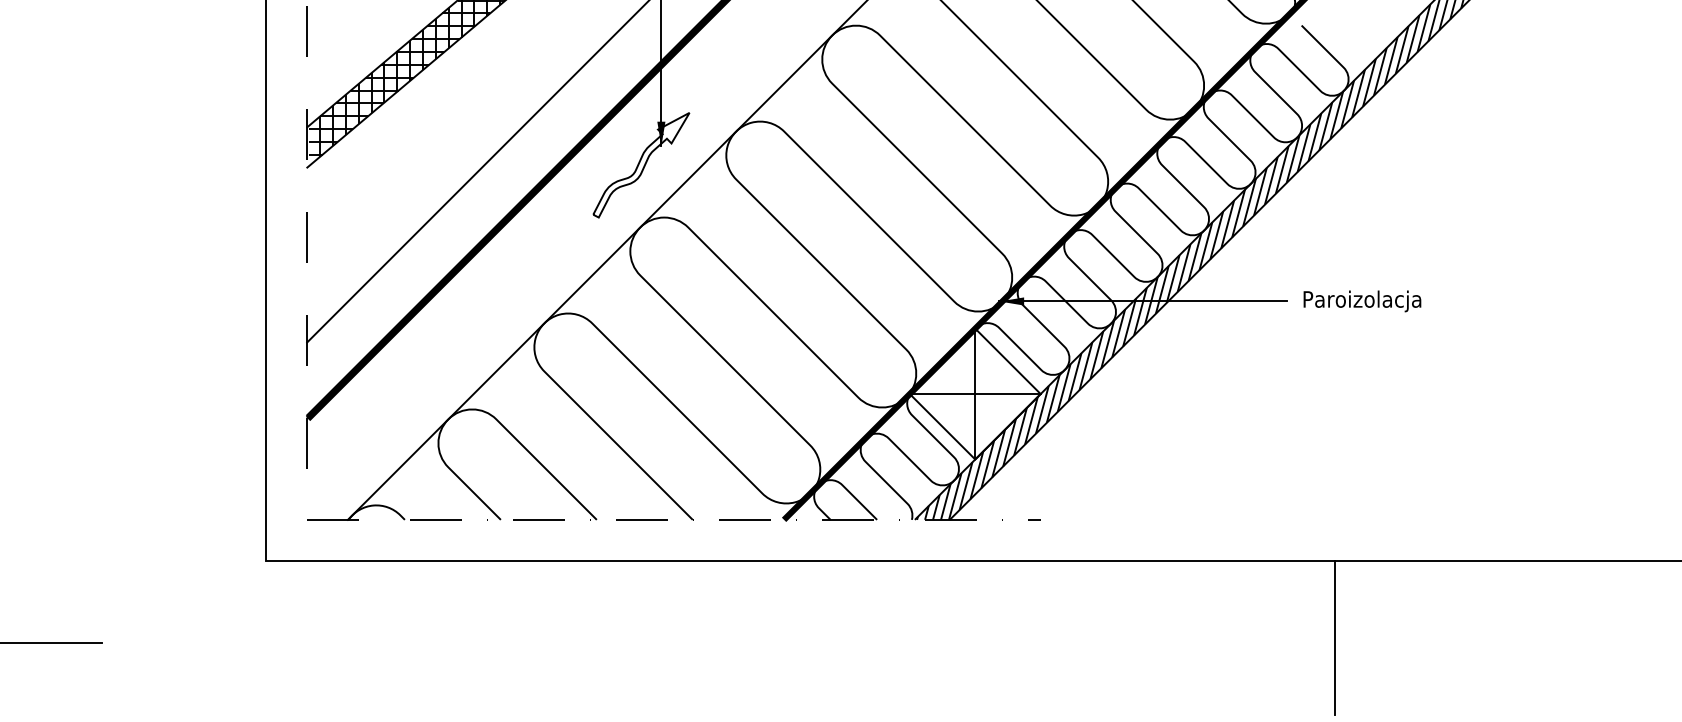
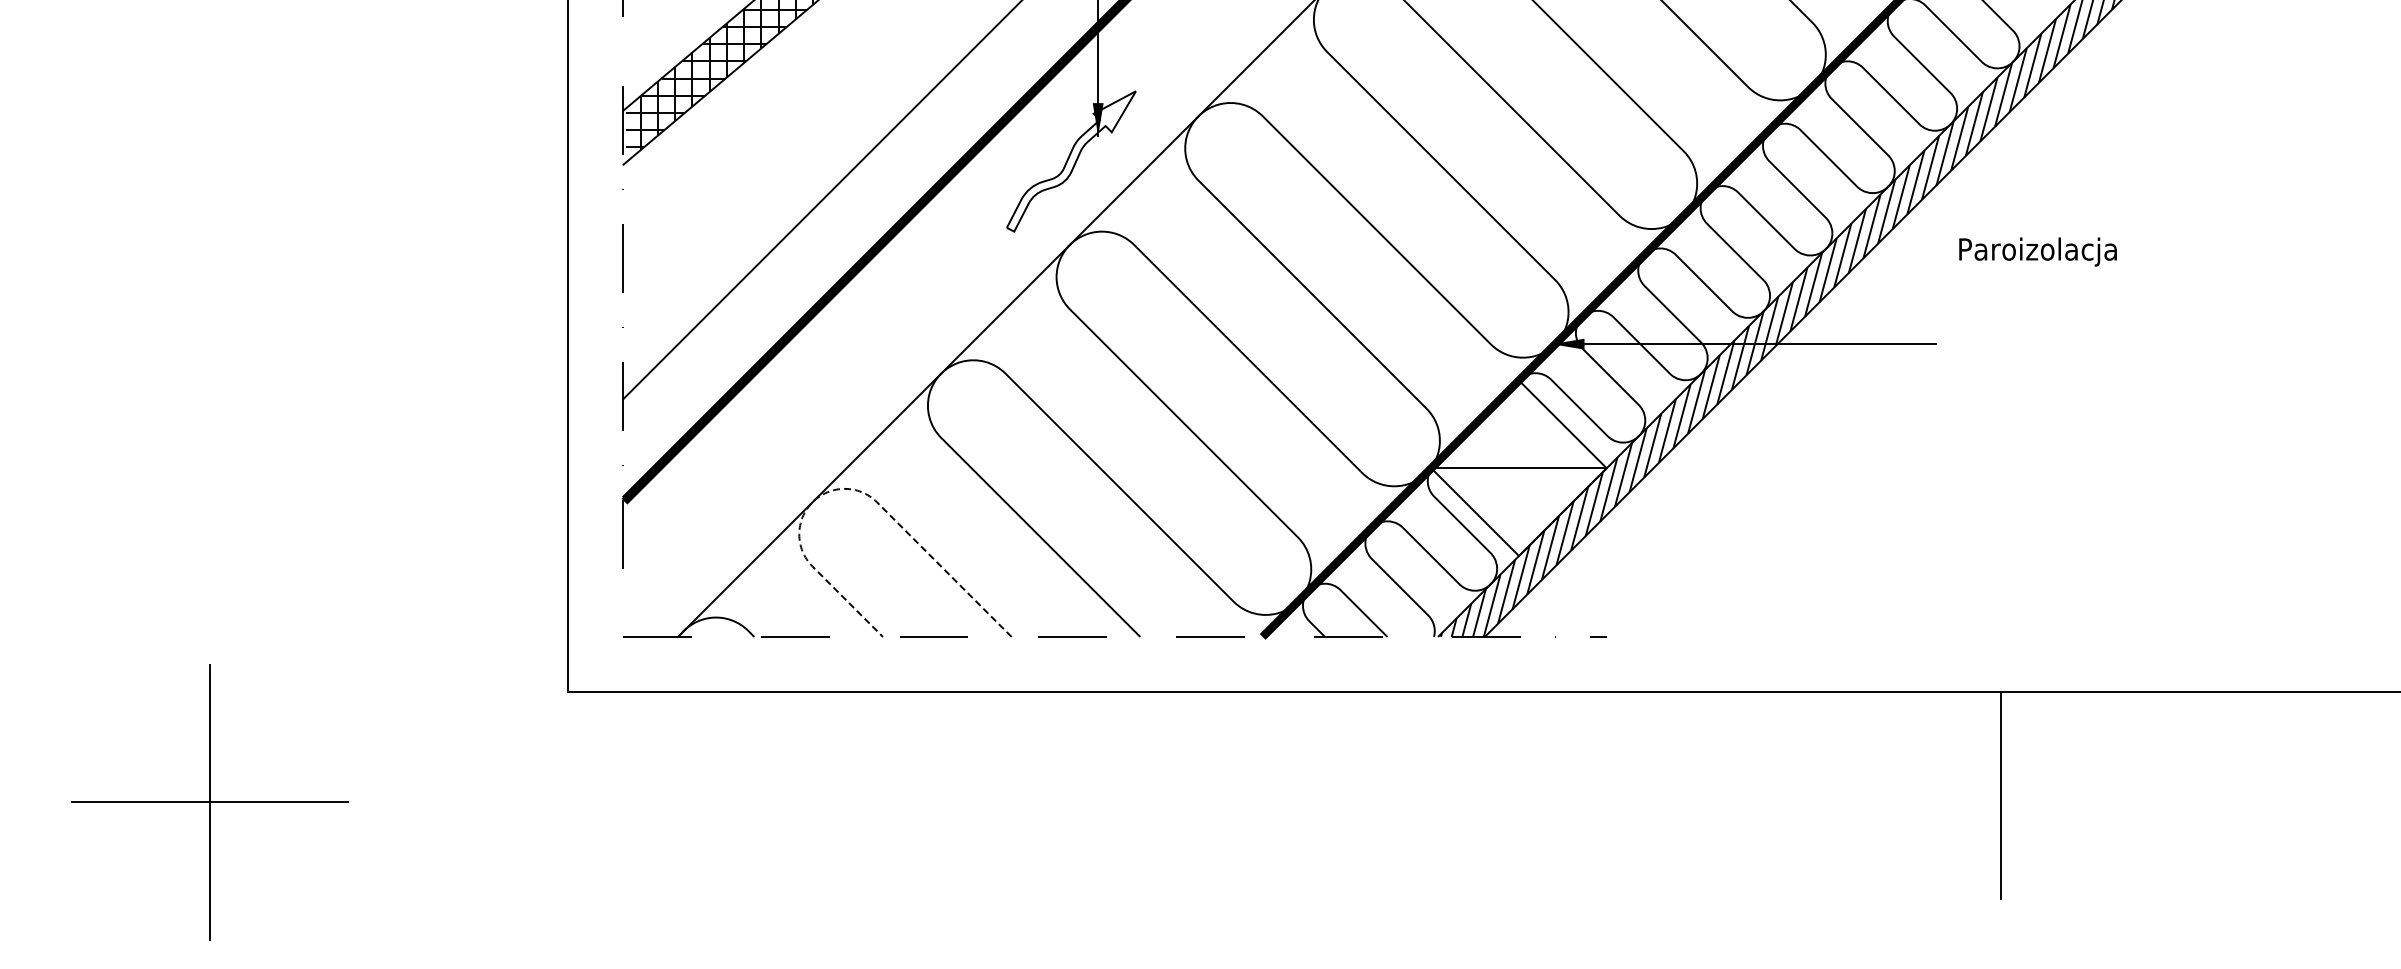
text: (1362, 300) -> (2037, 251), moved
line: (975, 394) -> (1519, 468), removed
line: (471, 409) -> (843, 488), solid -> dashed

